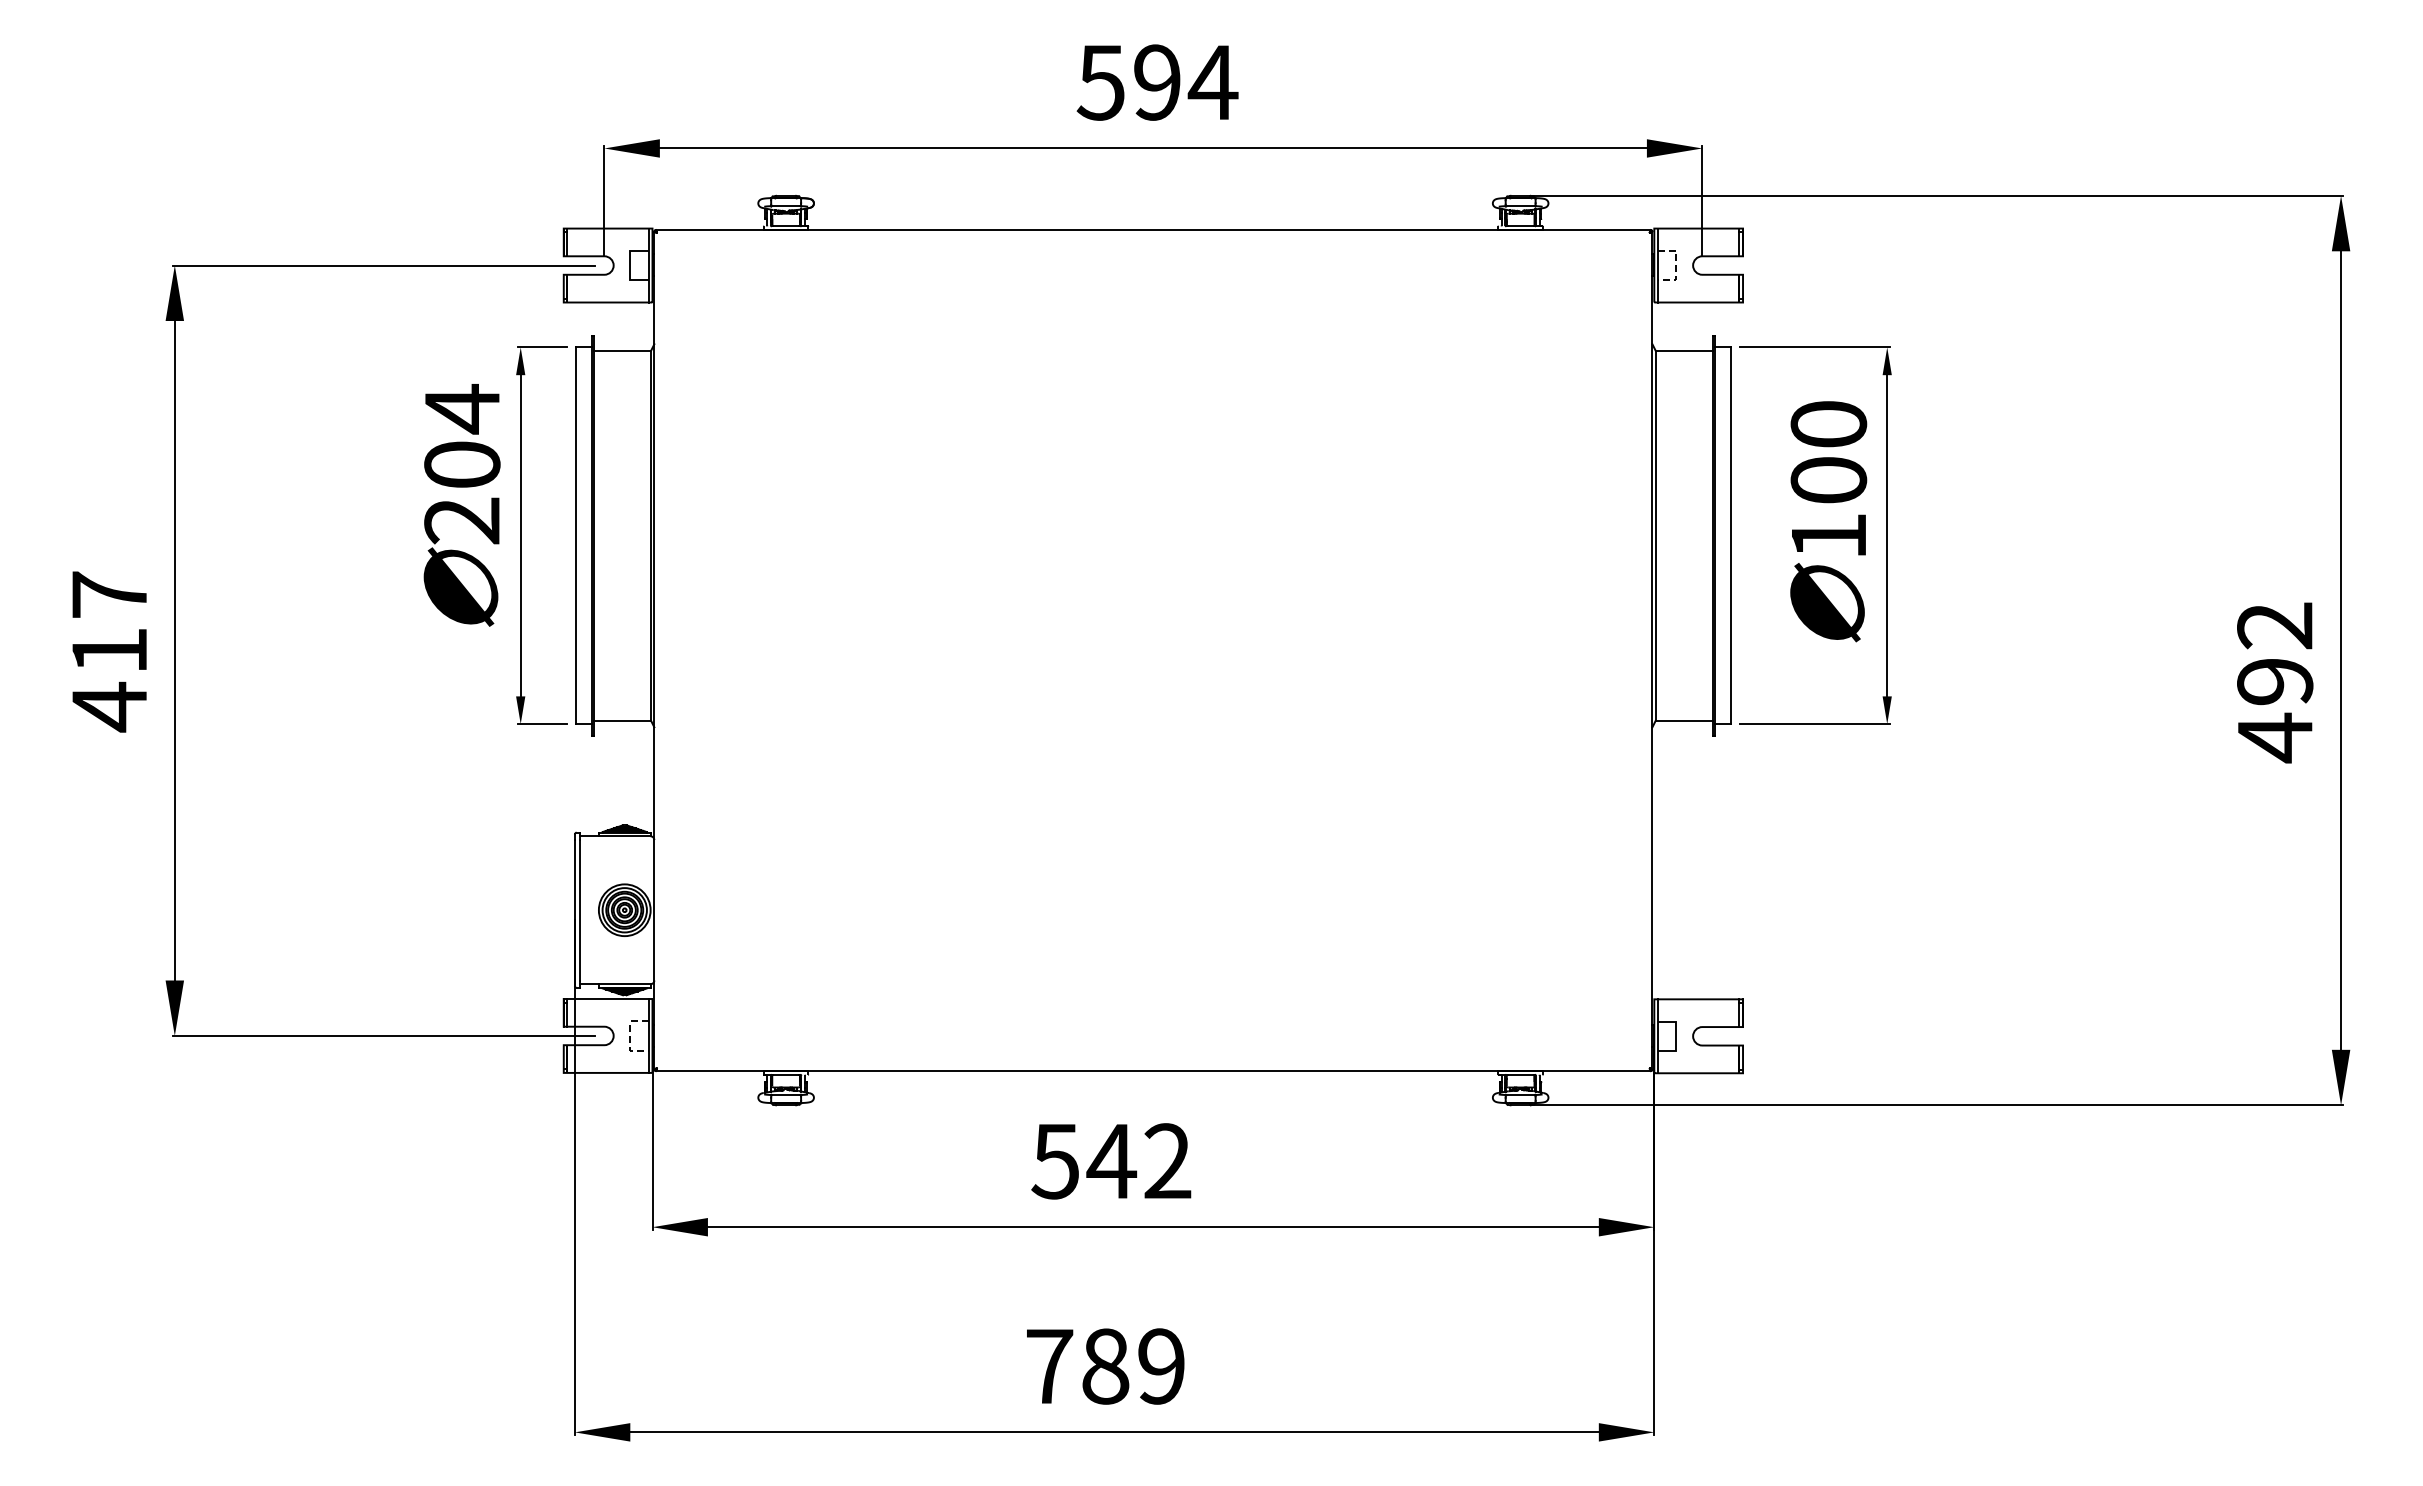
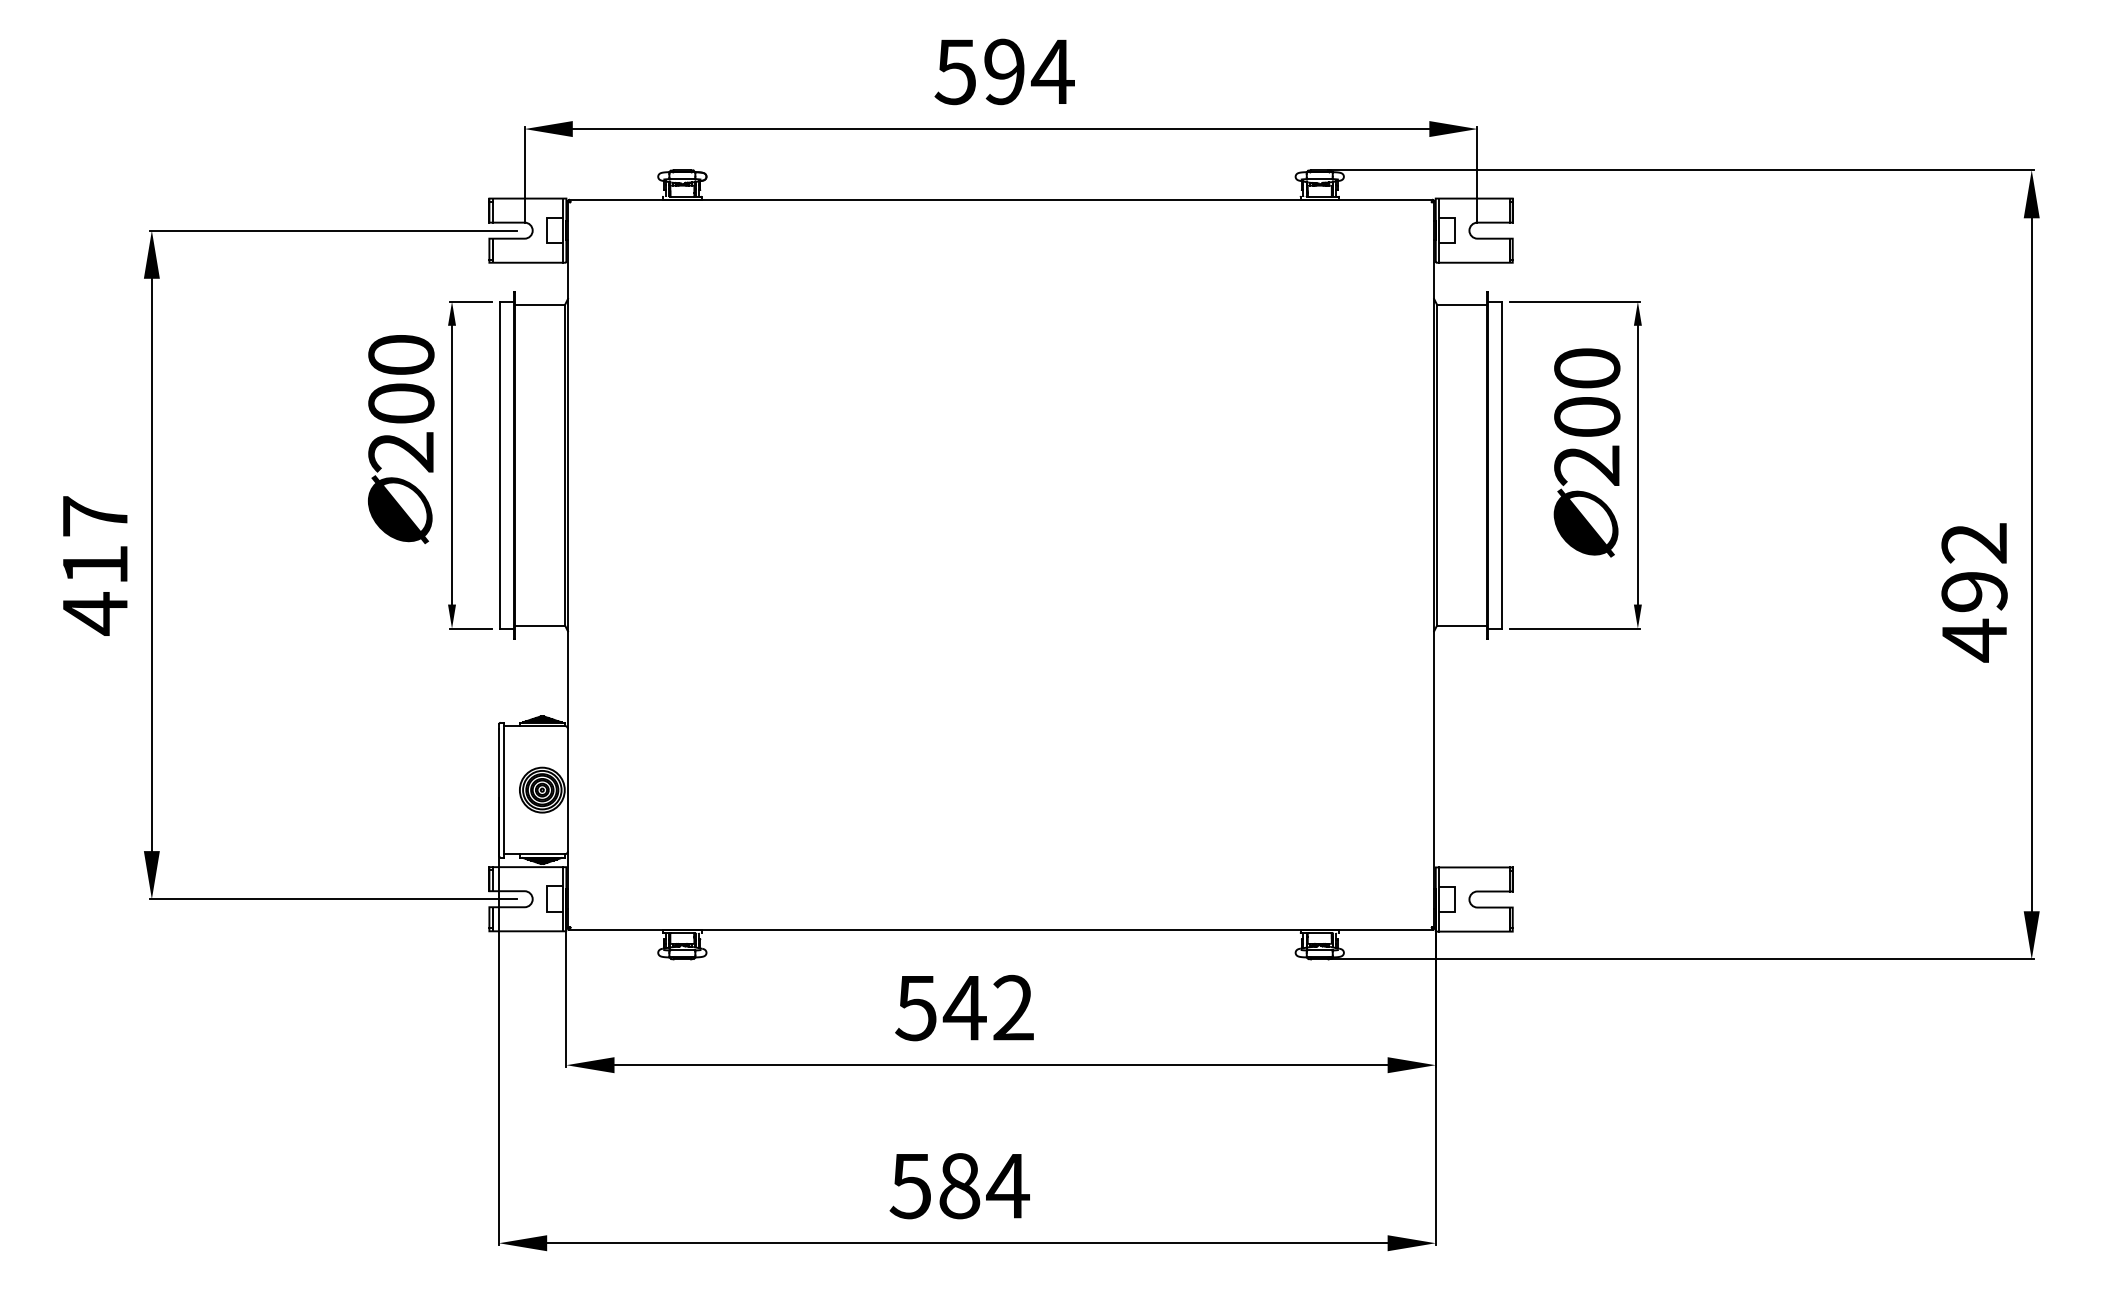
line: (1676, 265) -> (1455, 230), dashed -> solid
text: (462, 409) -> (401, 355), 204 -> 200
text: (1827, 536) -> (1586, 465), 100 -> 200
line: (630, 1035) -> (547, 898), dashed -> solid
text: (1105, 1366) -> (959, 1186), 789 -> 584

